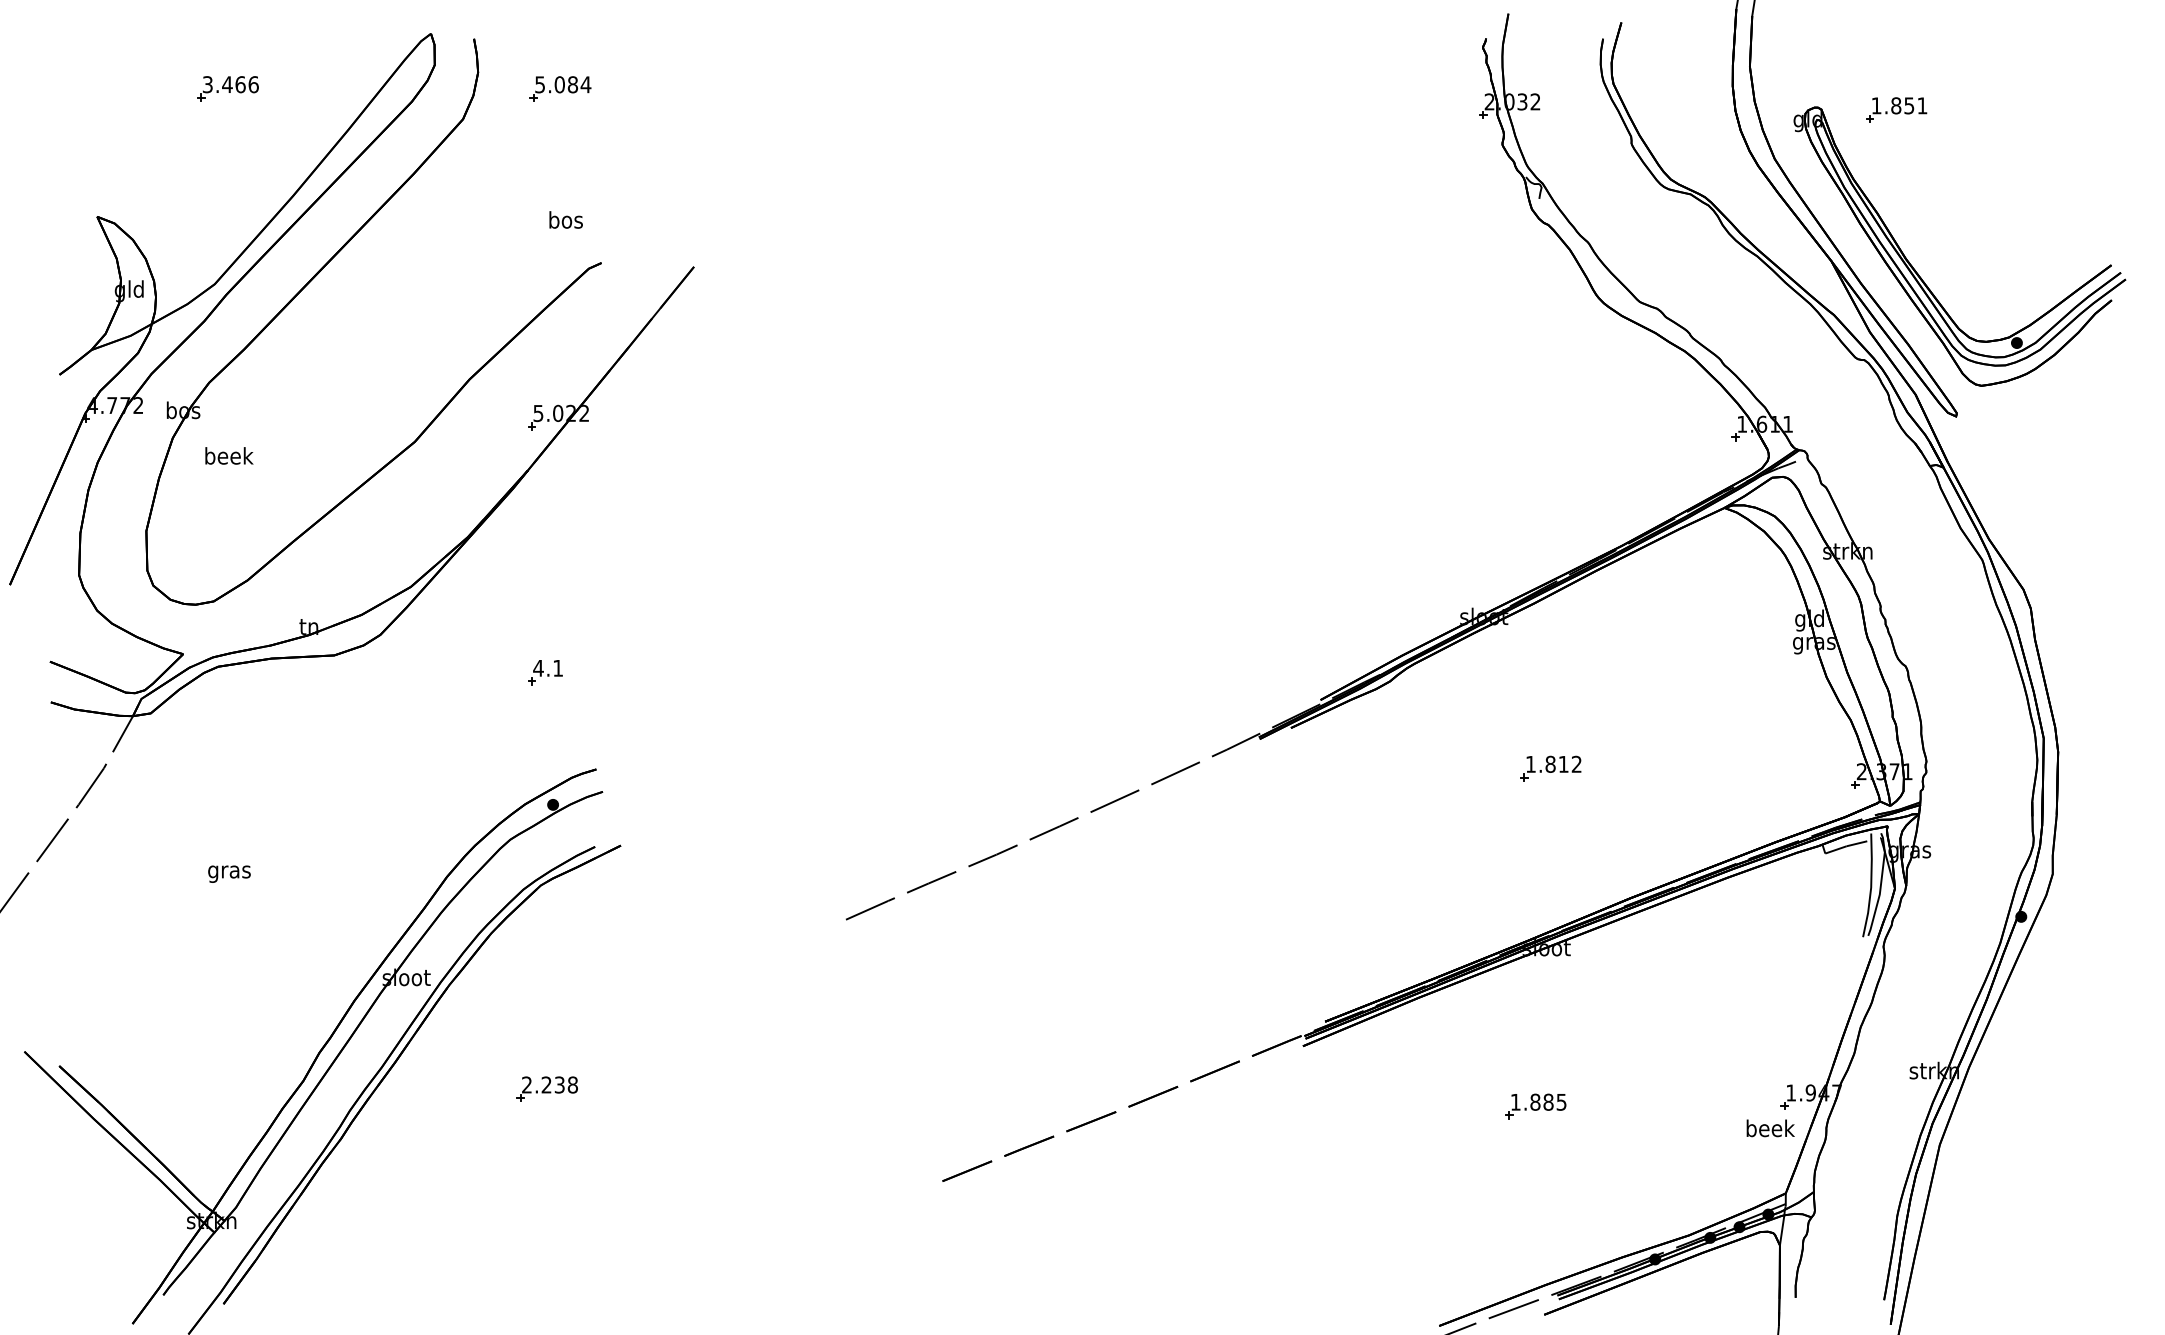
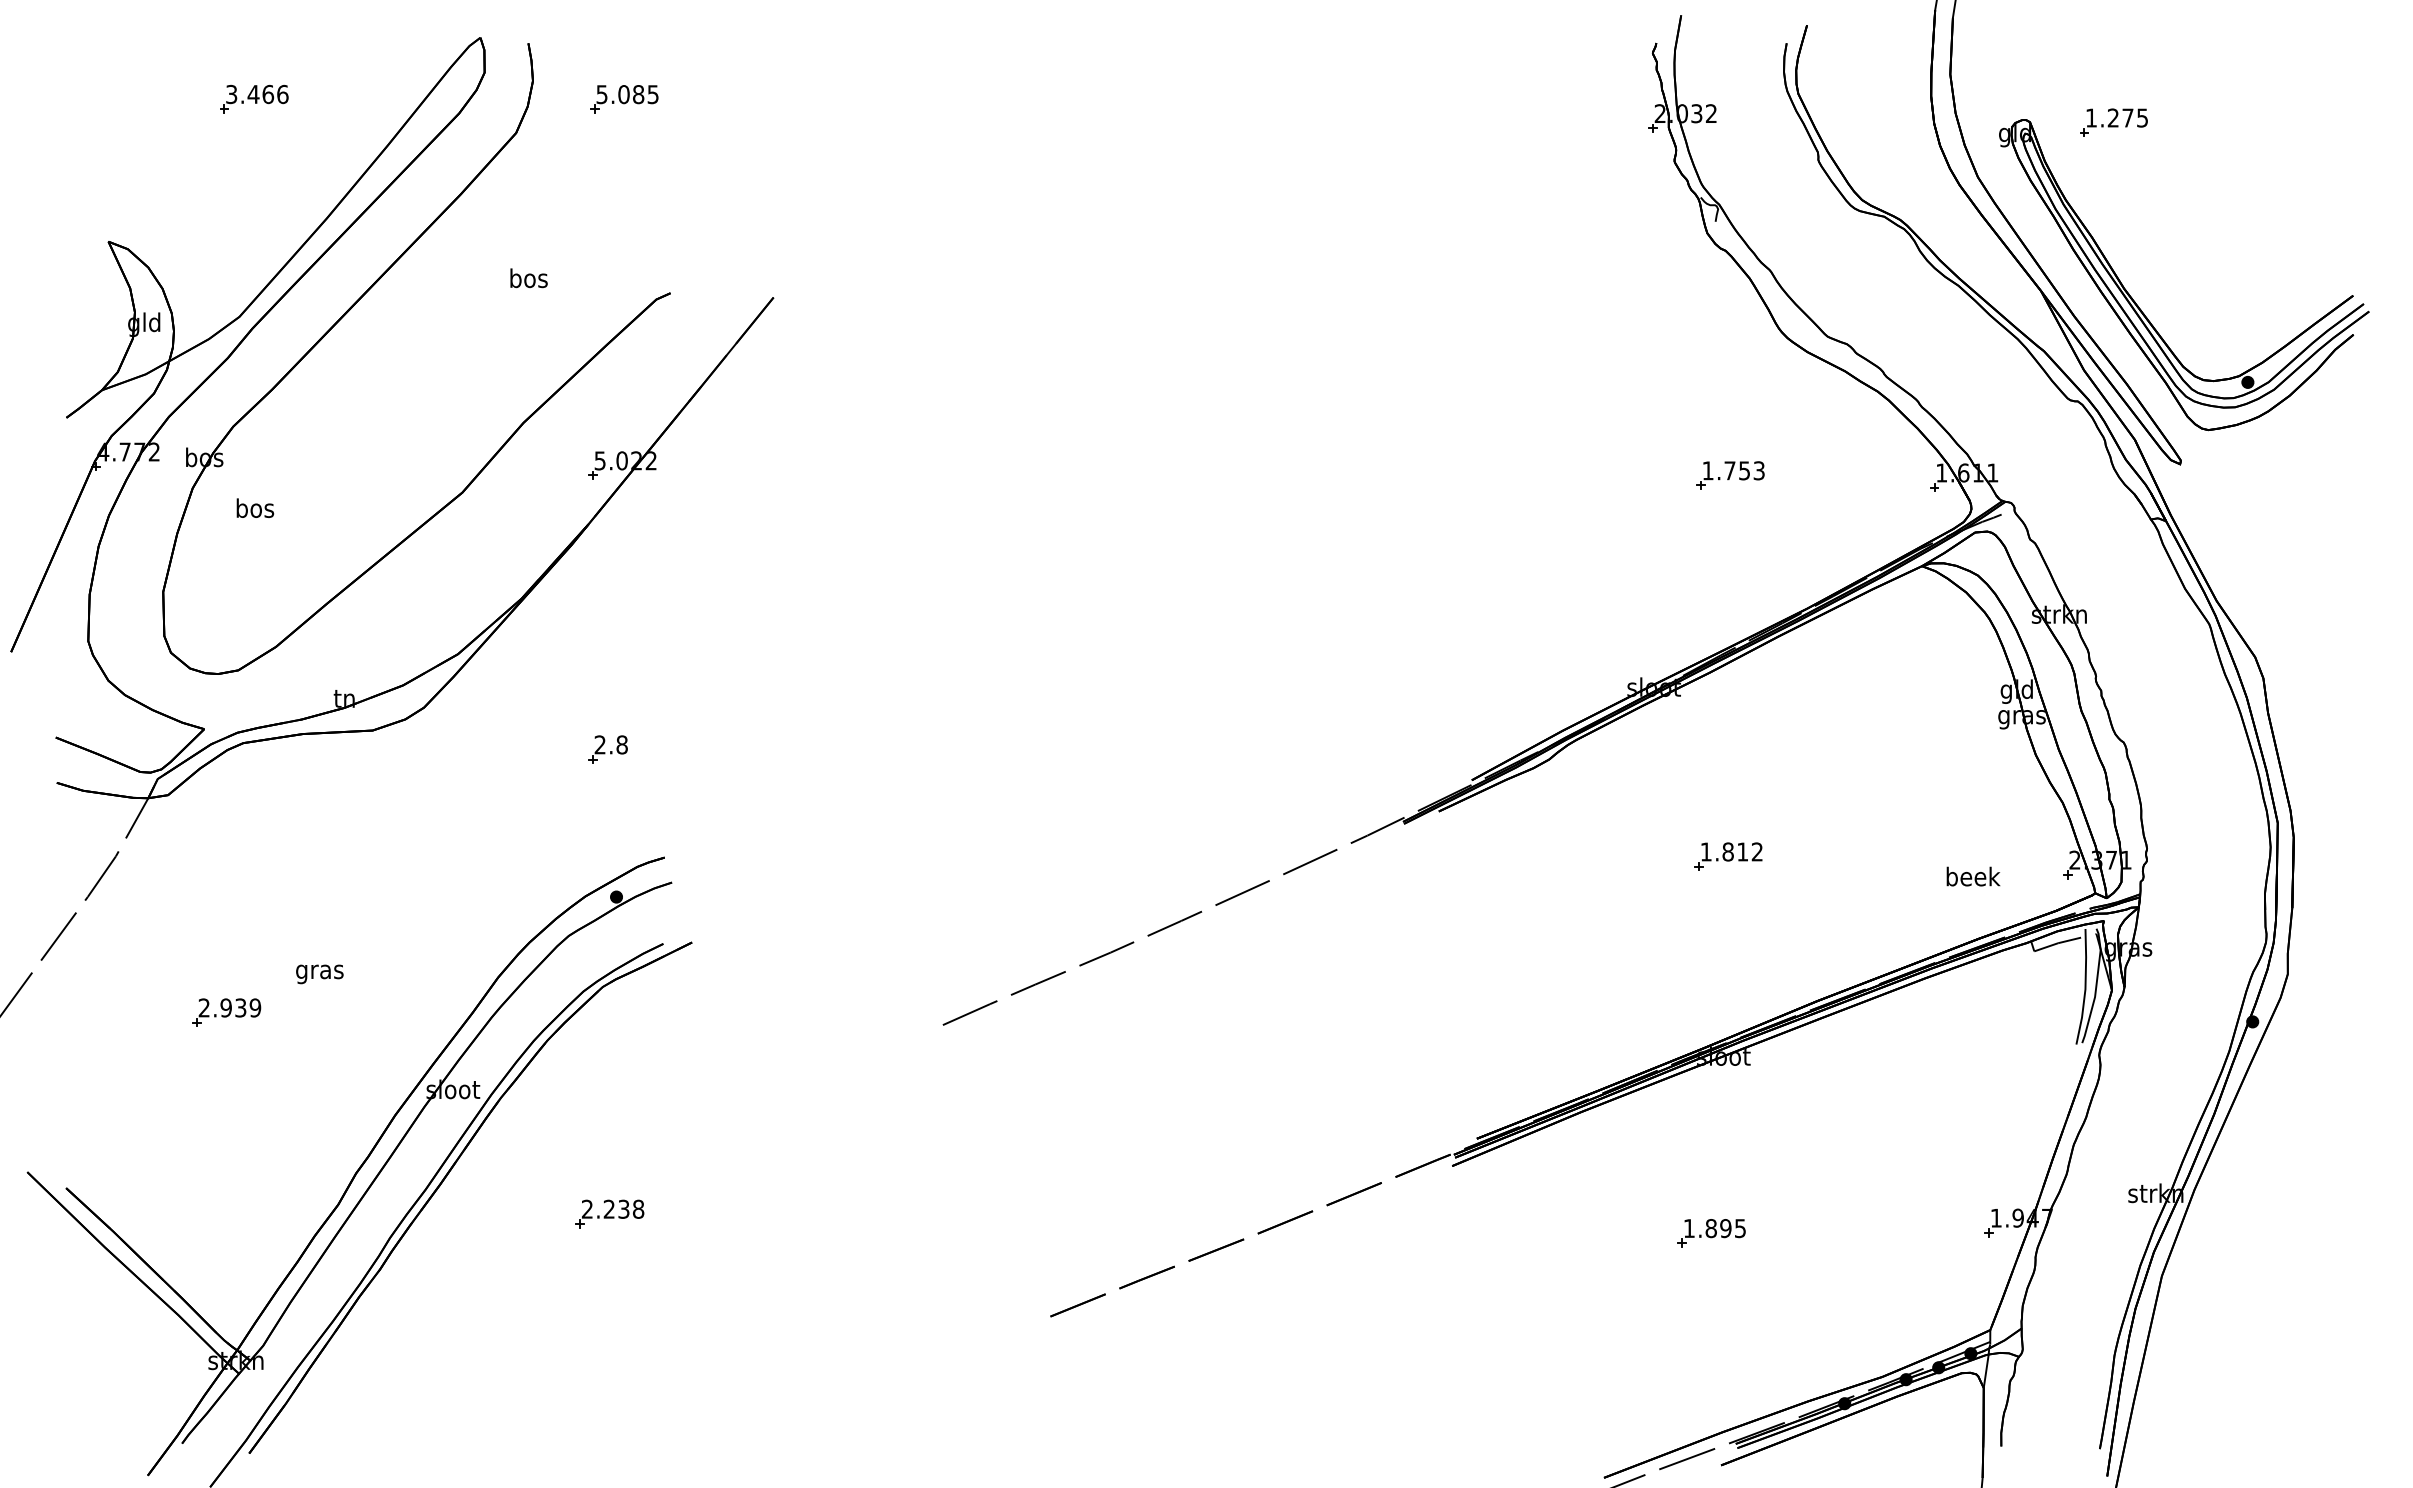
text: (586, 84) -> (653, 94), 5.084 -> 5.085
text: (1908, 105) -> (2127, 117), 1.851 -> 1.275
text: (565, 220) -> (528, 278), moved
part: (1552, 426) -> (1730, 475), added
text: (229, 456) -> (255, 508), beek -> bos
text: (547, 667) -> (610, 744), 4.1 -> 2.8
text: (229, 874) -> (319, 974), moved
part: (203, 908) -> (226, 1012), added
text: (1548, 1102) -> (1725, 1228), 1.885 -> 1.895
text: (1770, 1128) -> (1973, 876), moved

